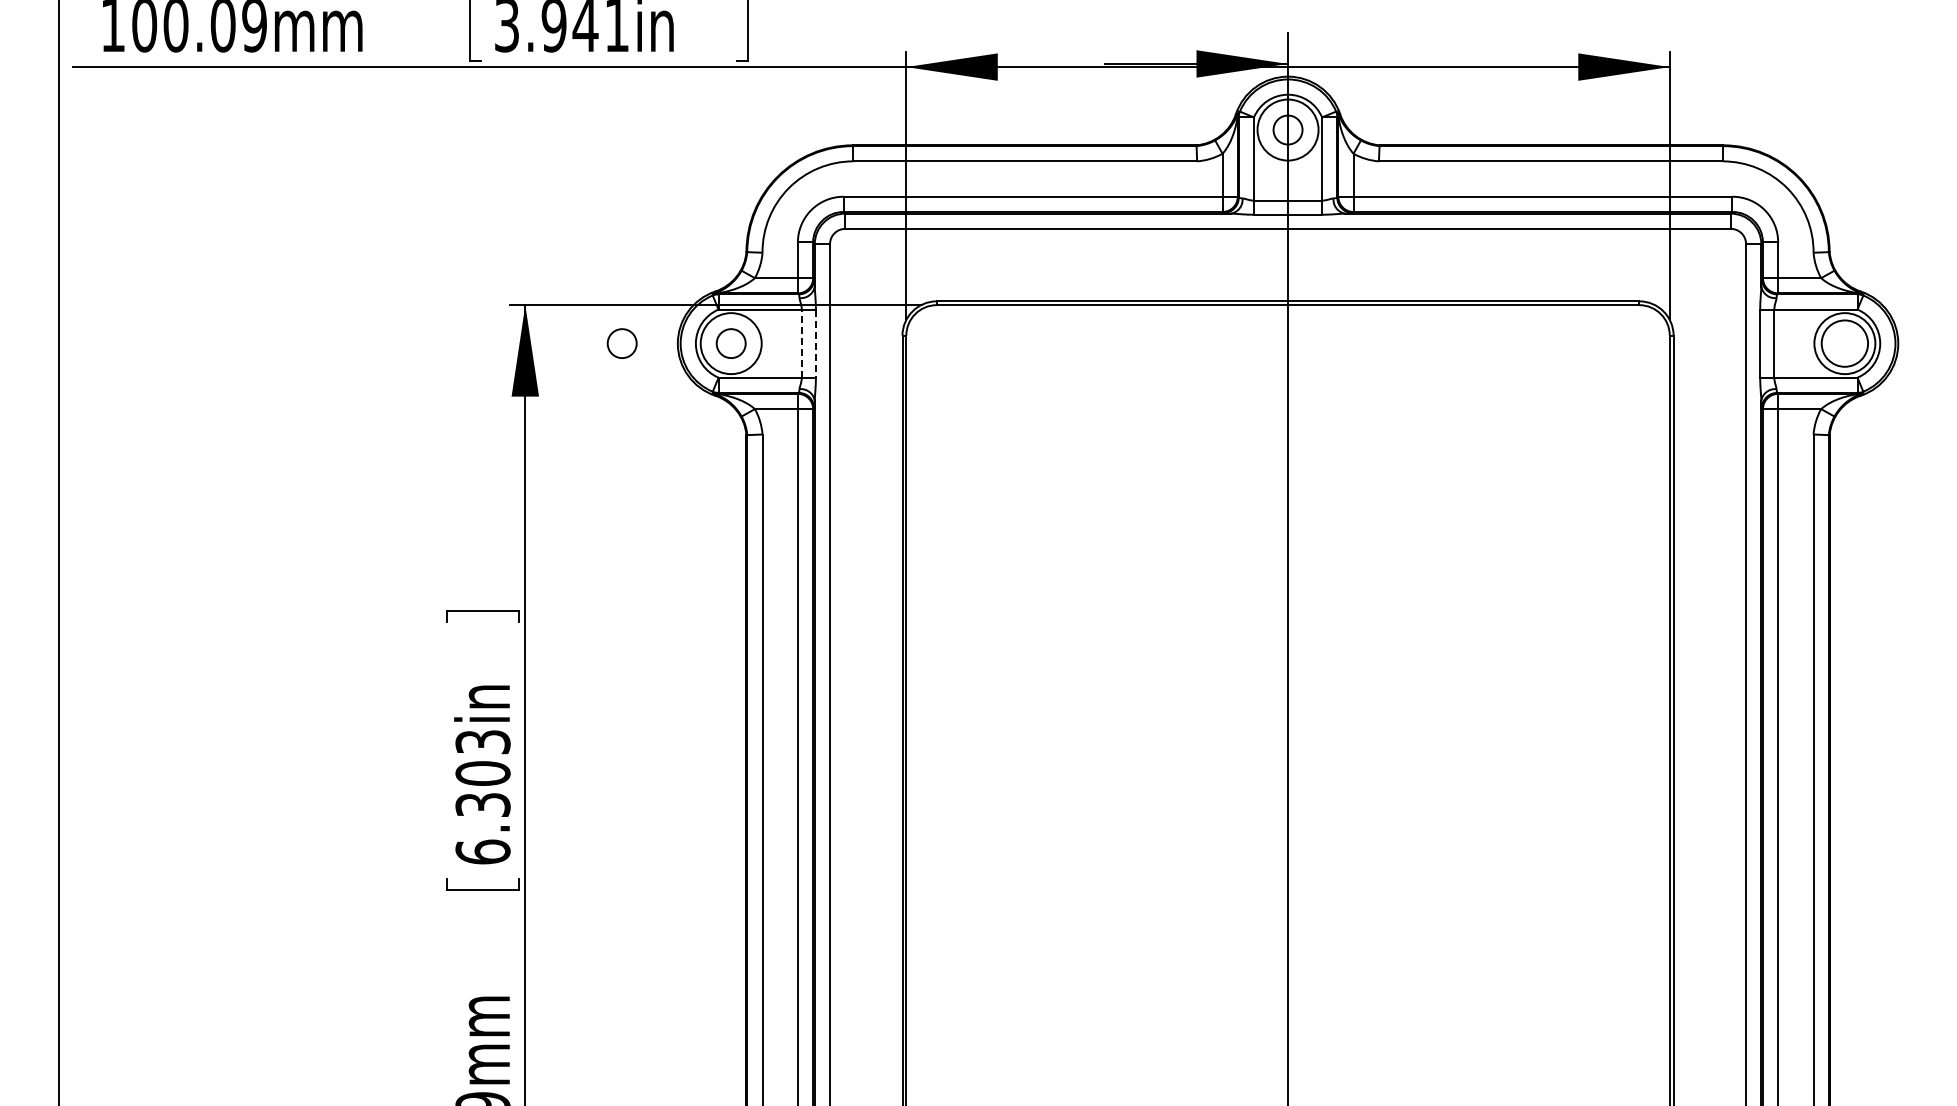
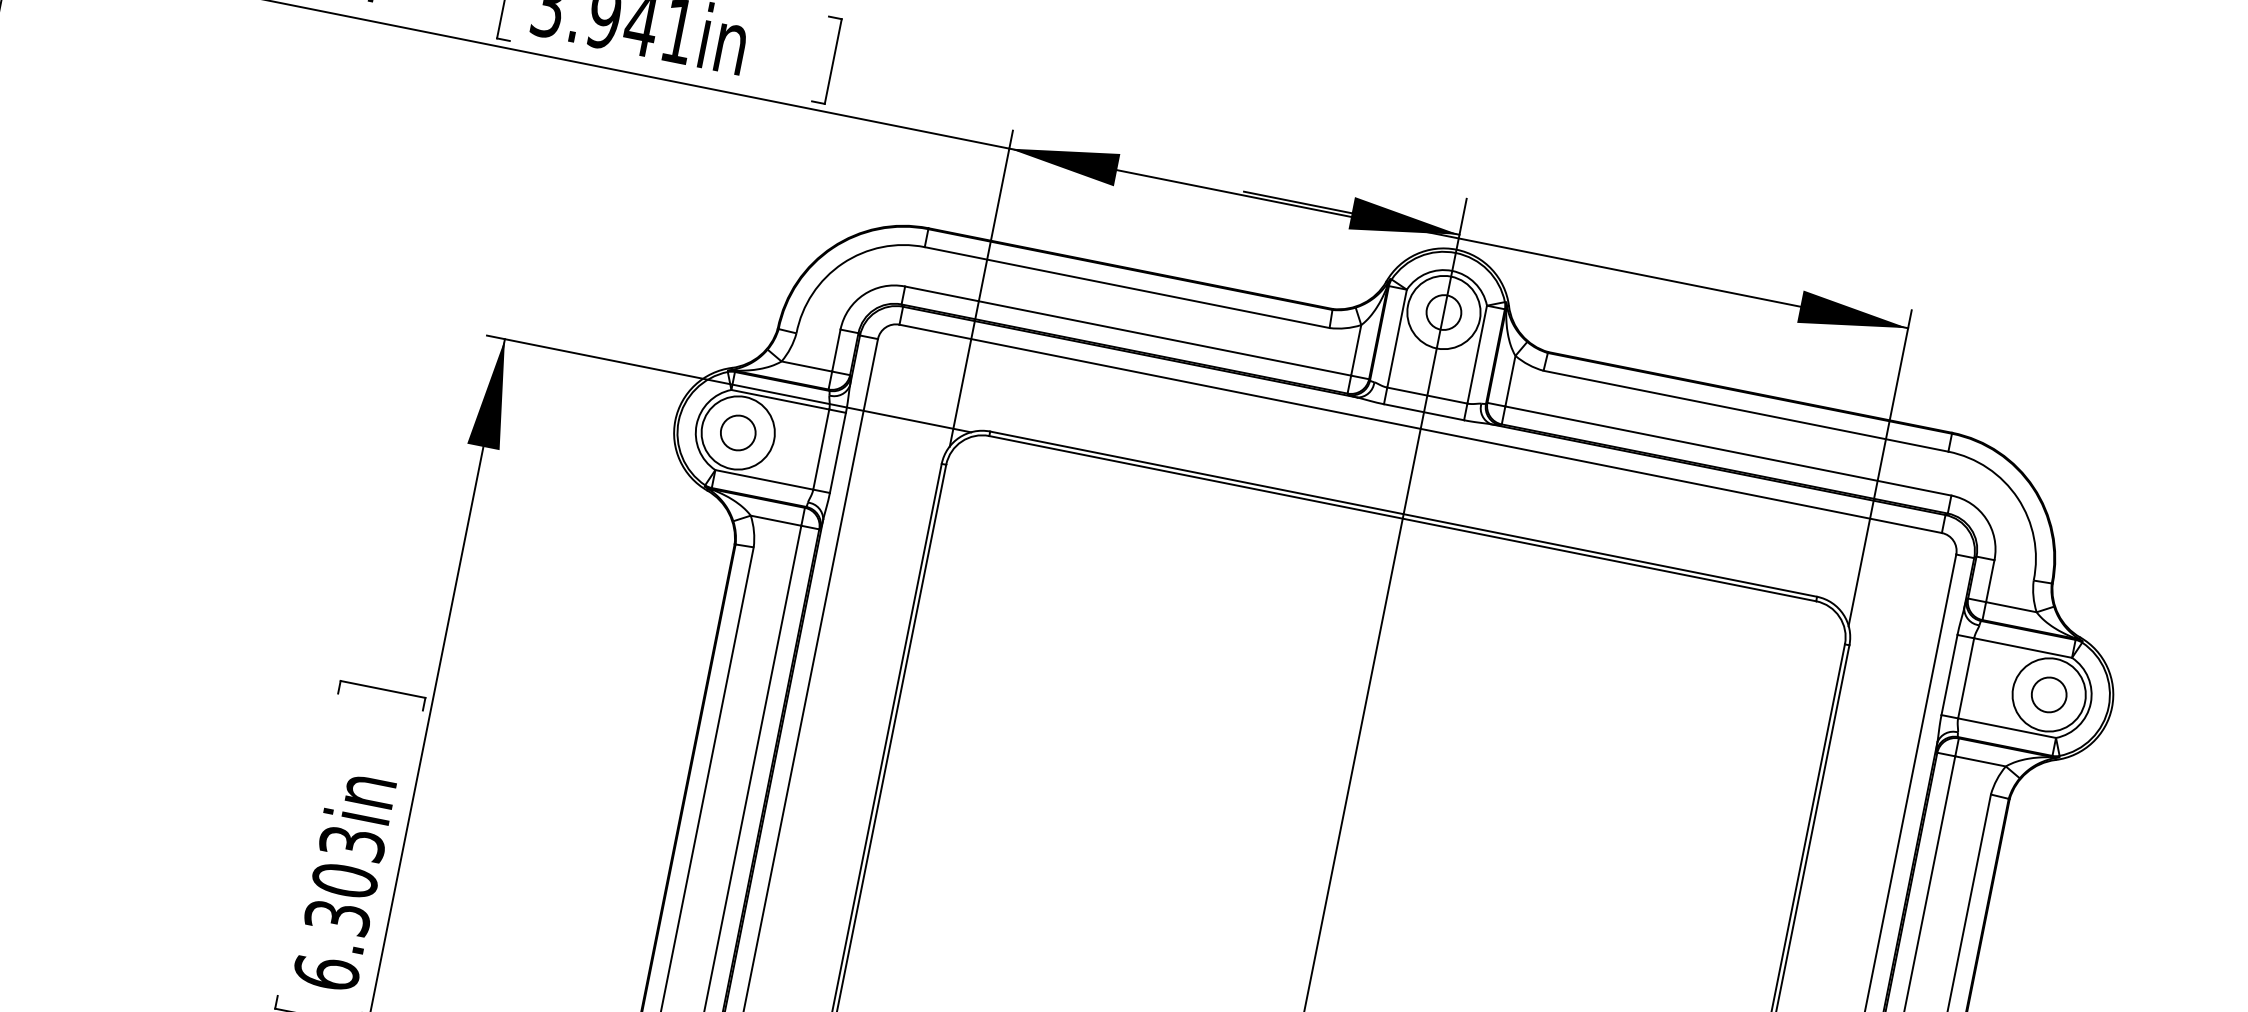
circle: (621, 343) -> (609, 407), removed
line: (801, 343) -> (821, 449), dashed -> solid
circle: (1844, 343) -> (2048, 694), size x0.62
line: (815, 344) -> (837, 453), dashed -> solid

